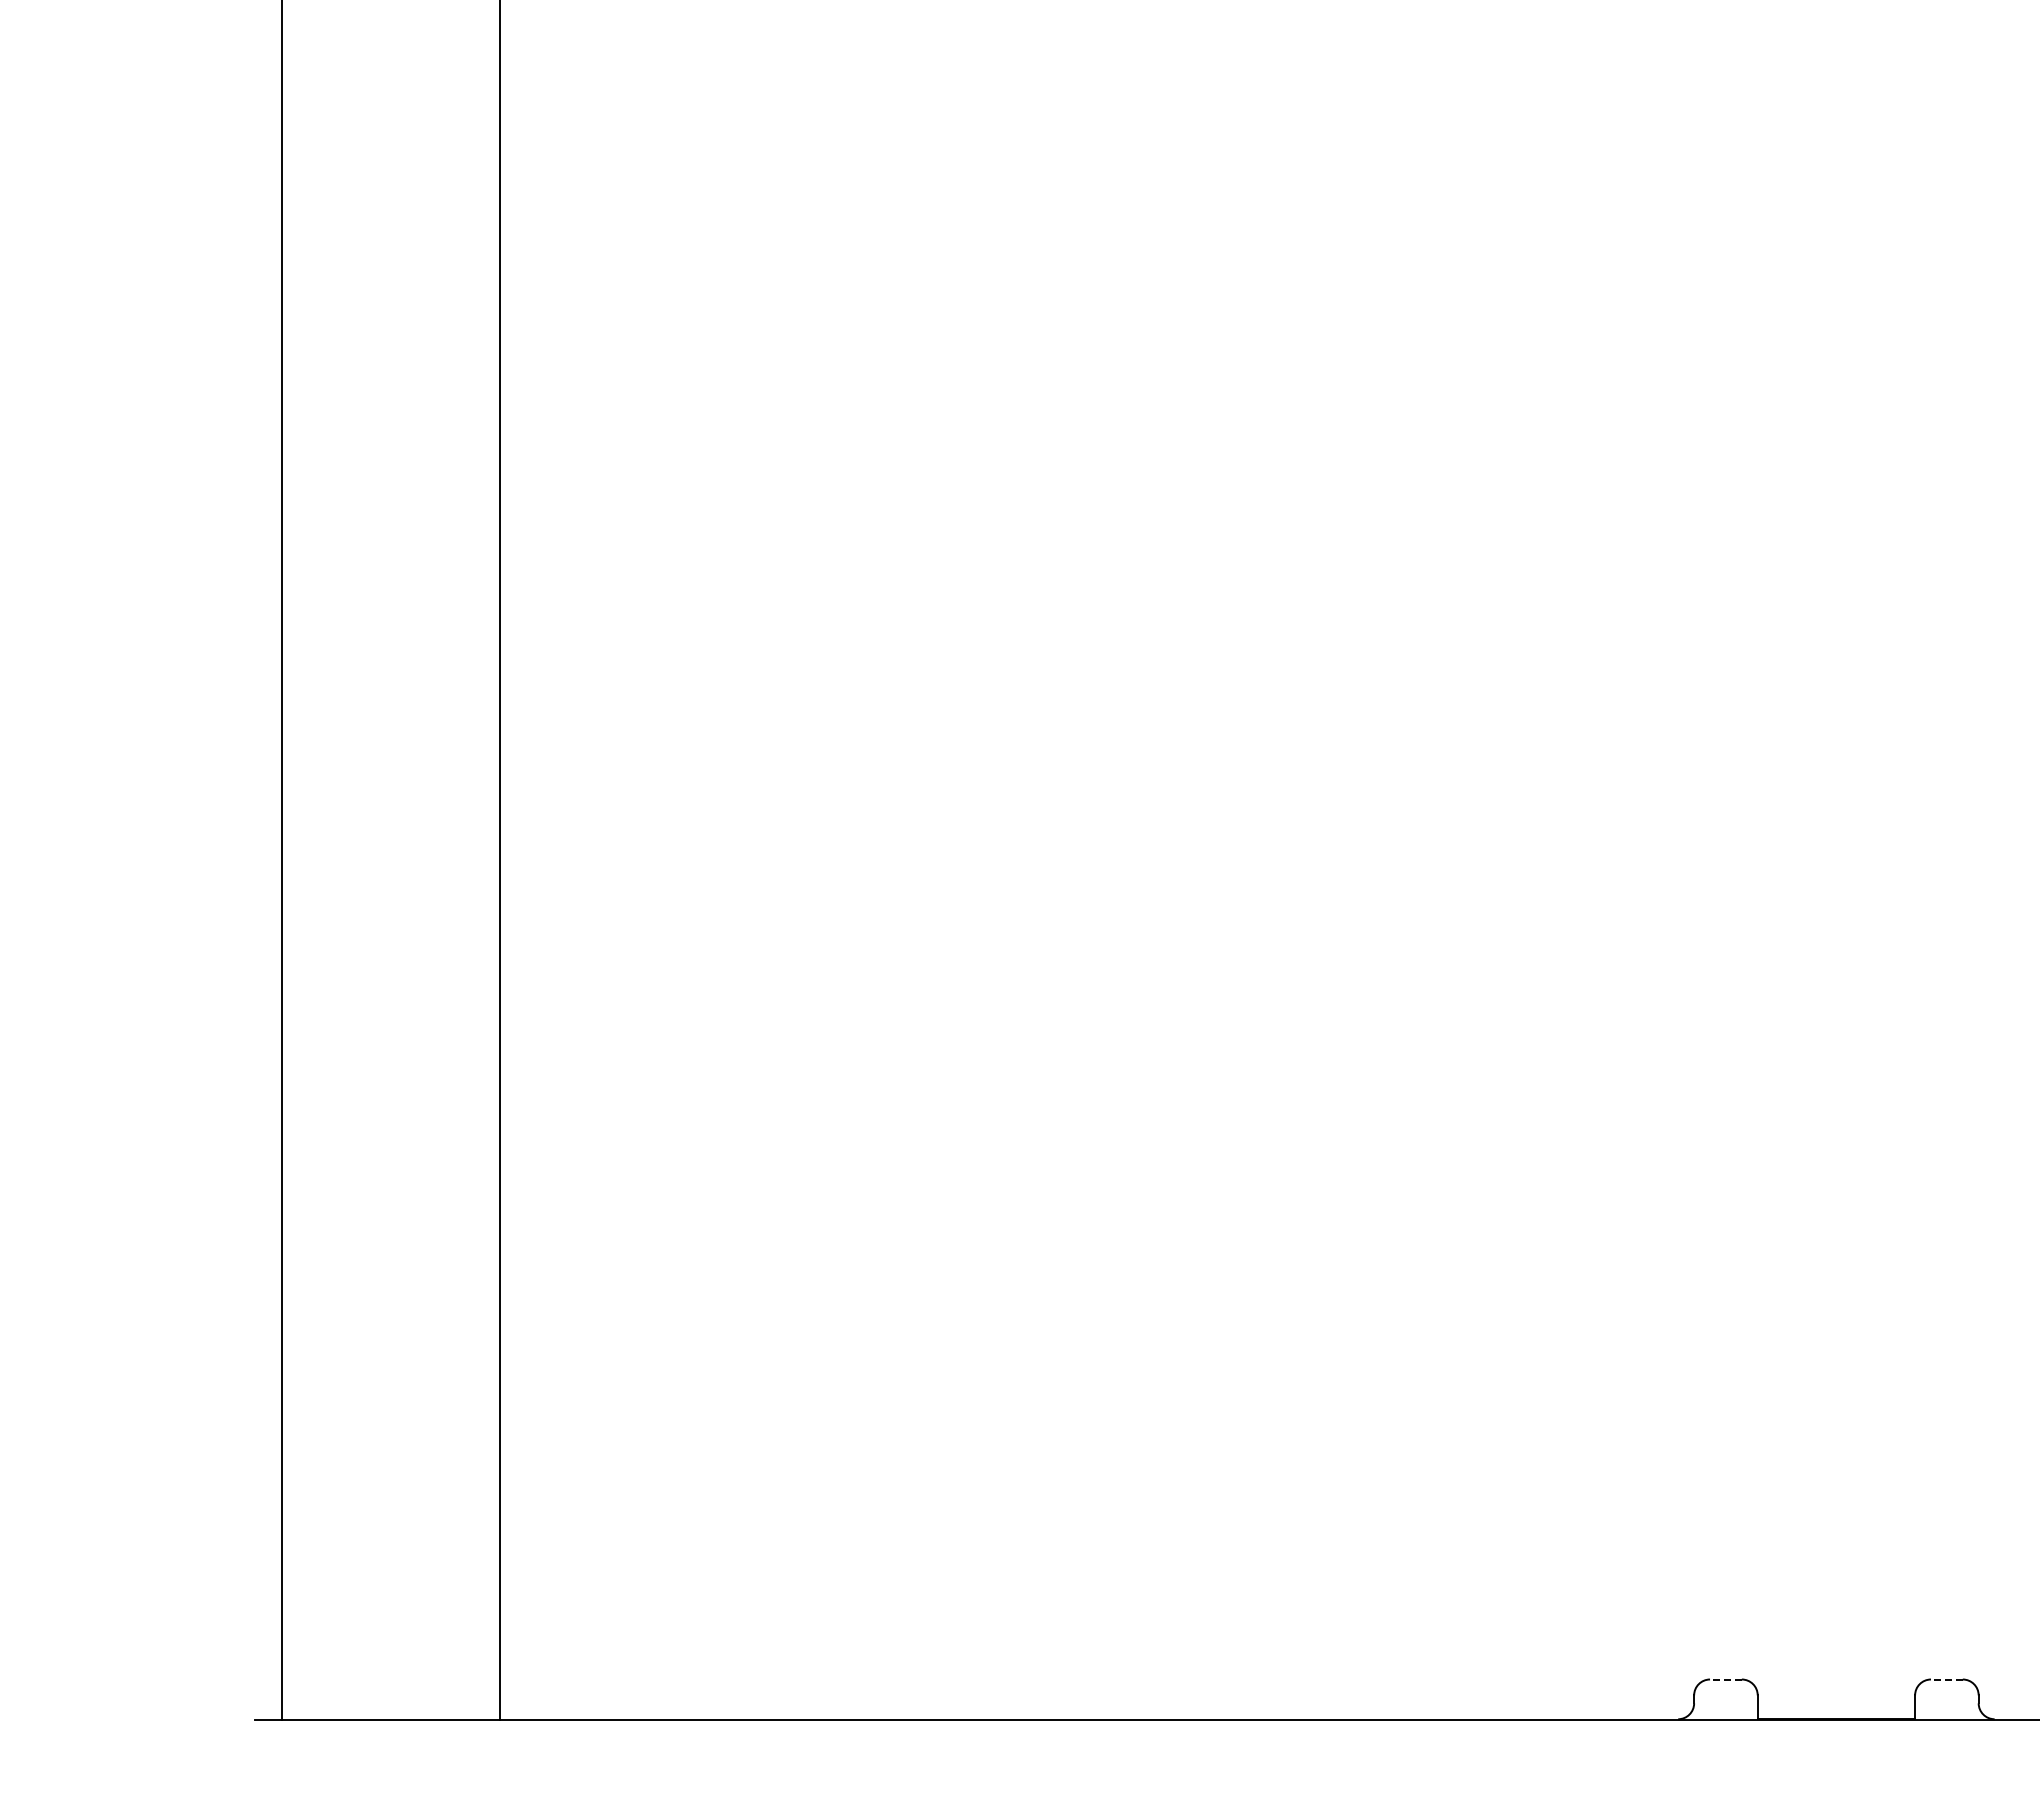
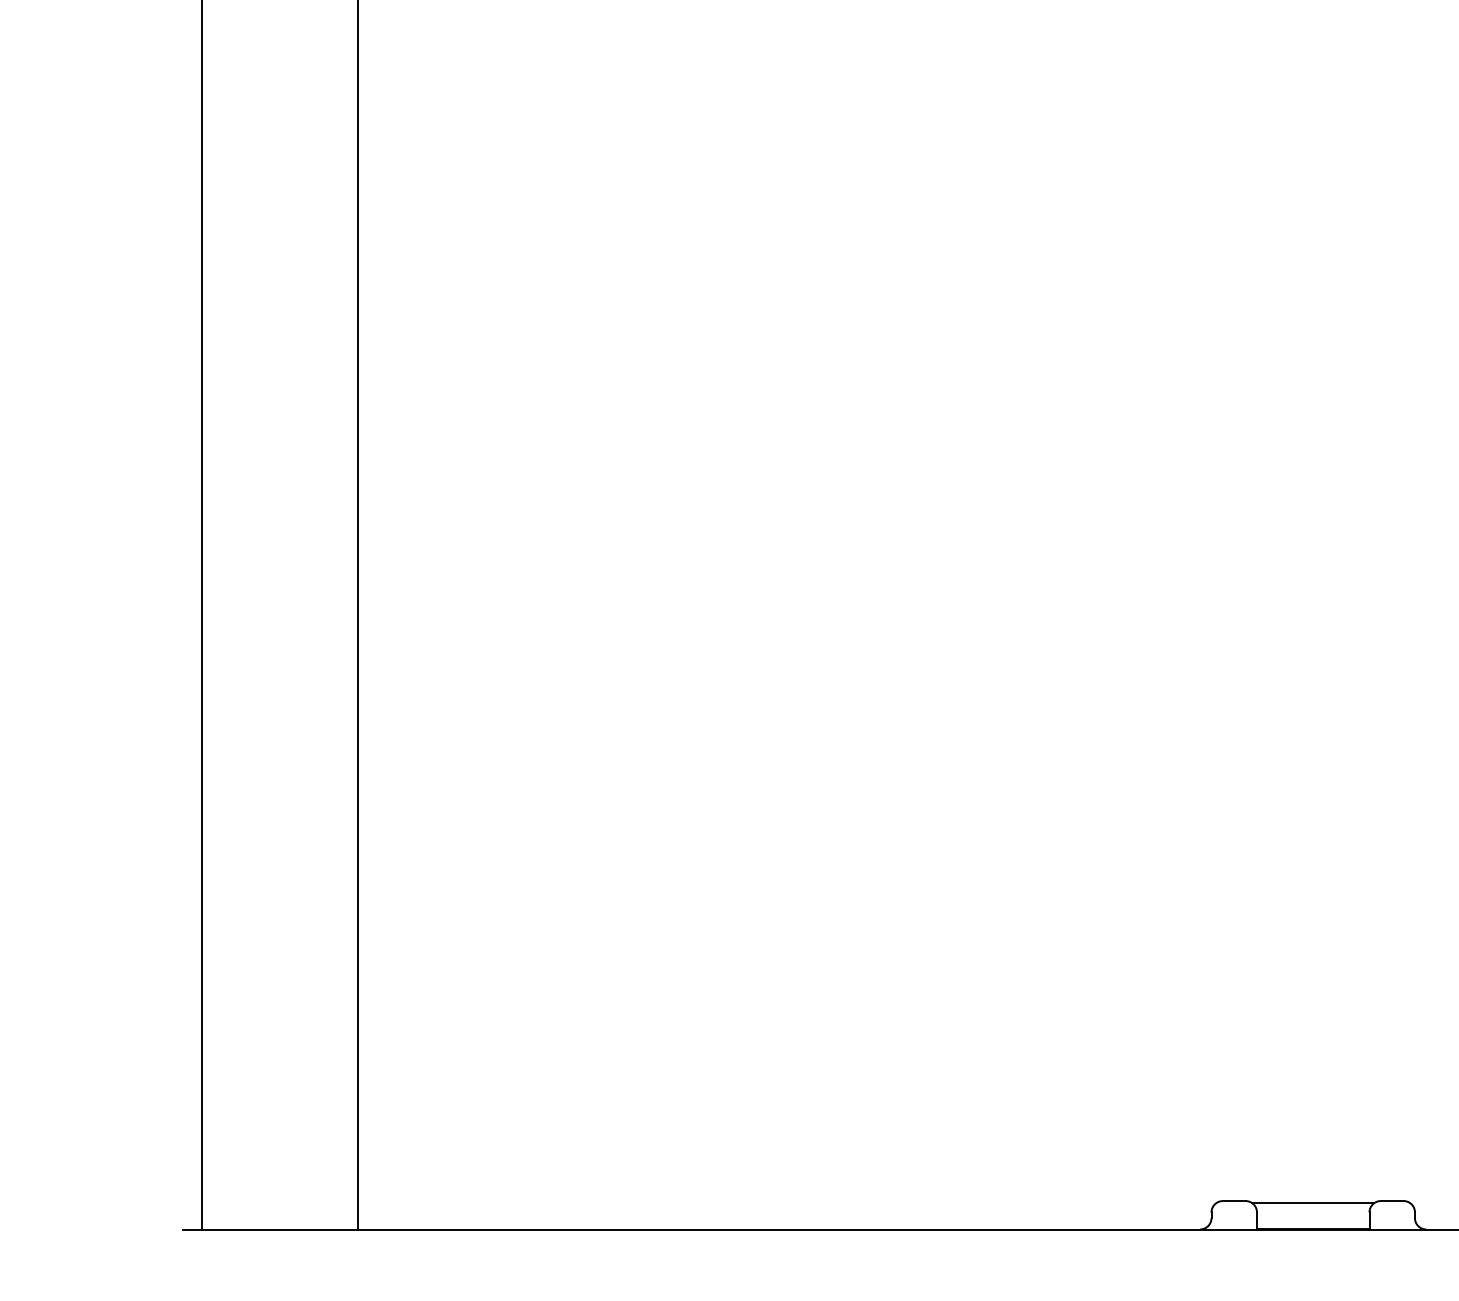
line: (1725, 1679) -> (1233, 1201), dashed -> solid
line: (1946, 1679) -> (1391, 1201), dashed -> solid
line: (1836, 1682) -> (1313, 1203), added

